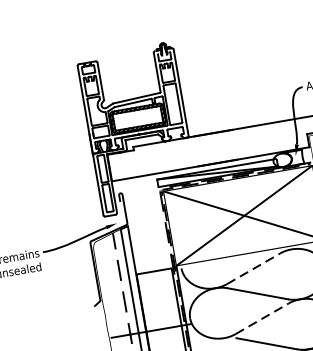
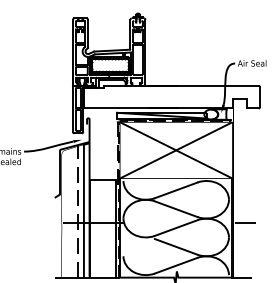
line: (253, 268) -> (176, 190), dashed -> solid
line: (262, 319) -> (176, 228), dashed -> solid

